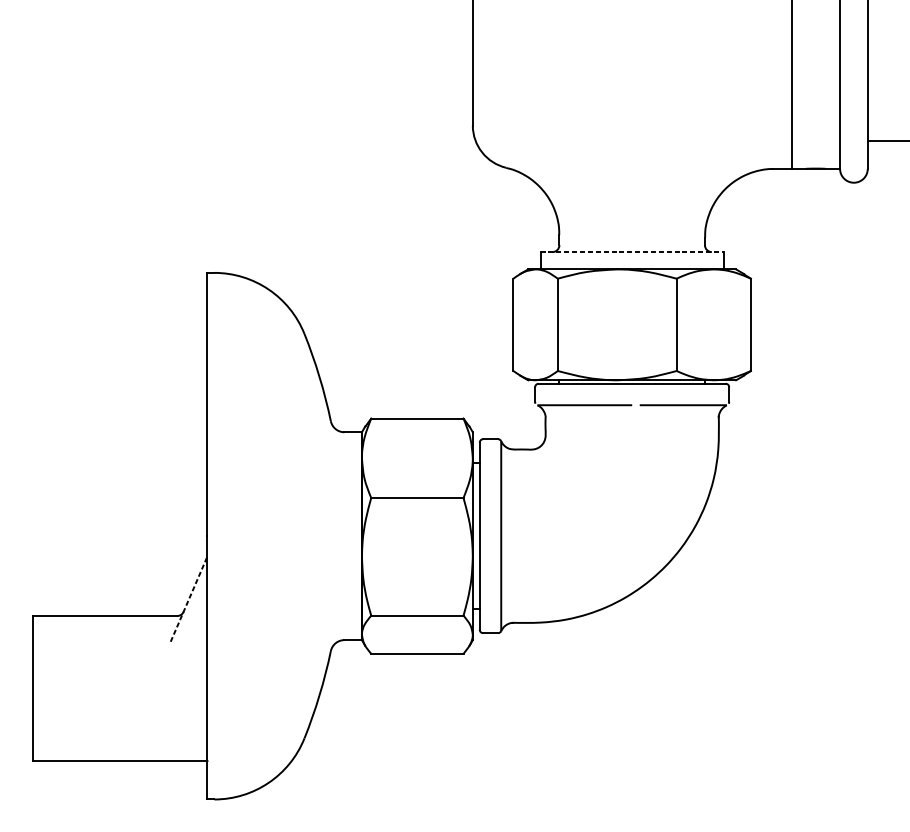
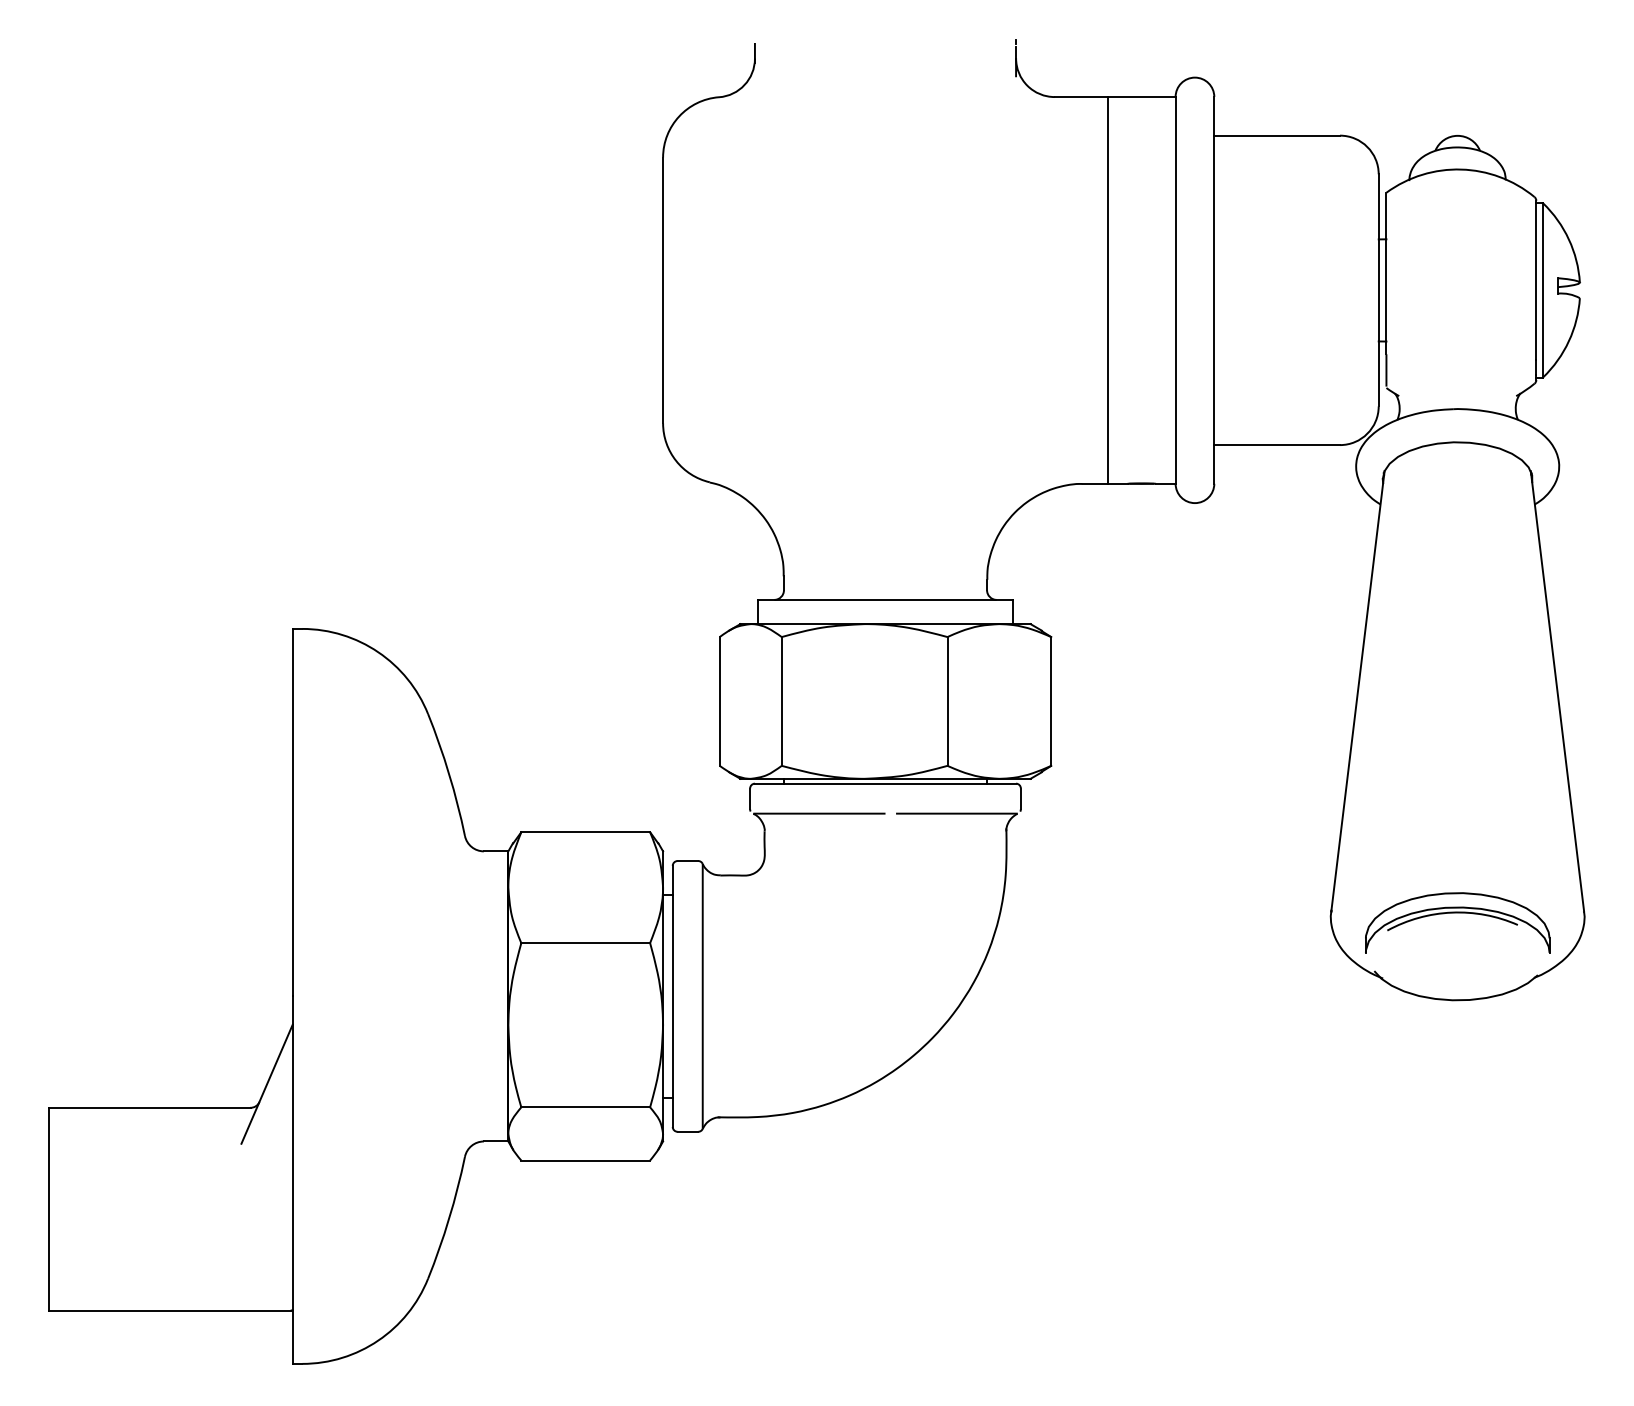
line: (632, 251) -> (885, 599), dashed -> solid
line: (189, 599) -> (267, 1084), dashed -> solid

